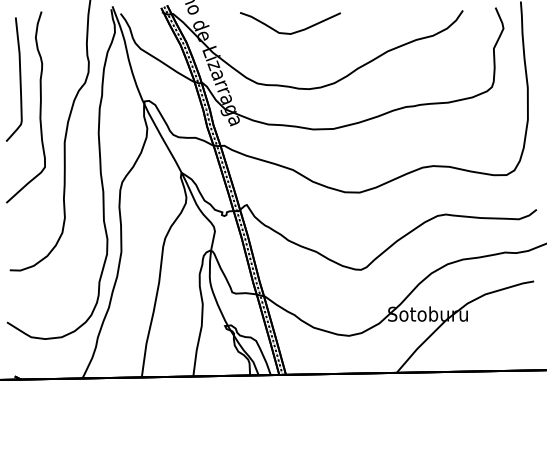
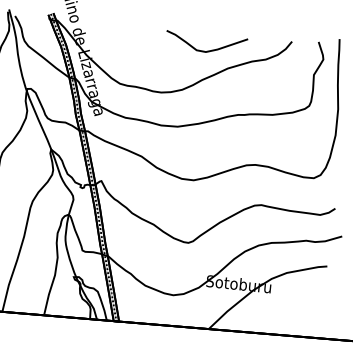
curve: (294, 31) -> (209, 50), moved

